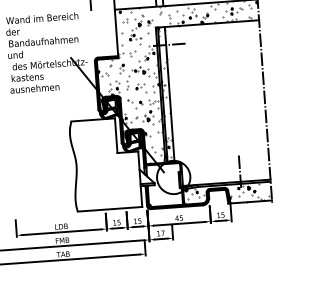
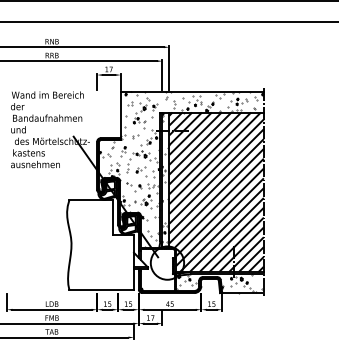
hatch: (217, 103) -> (216, 192), added

